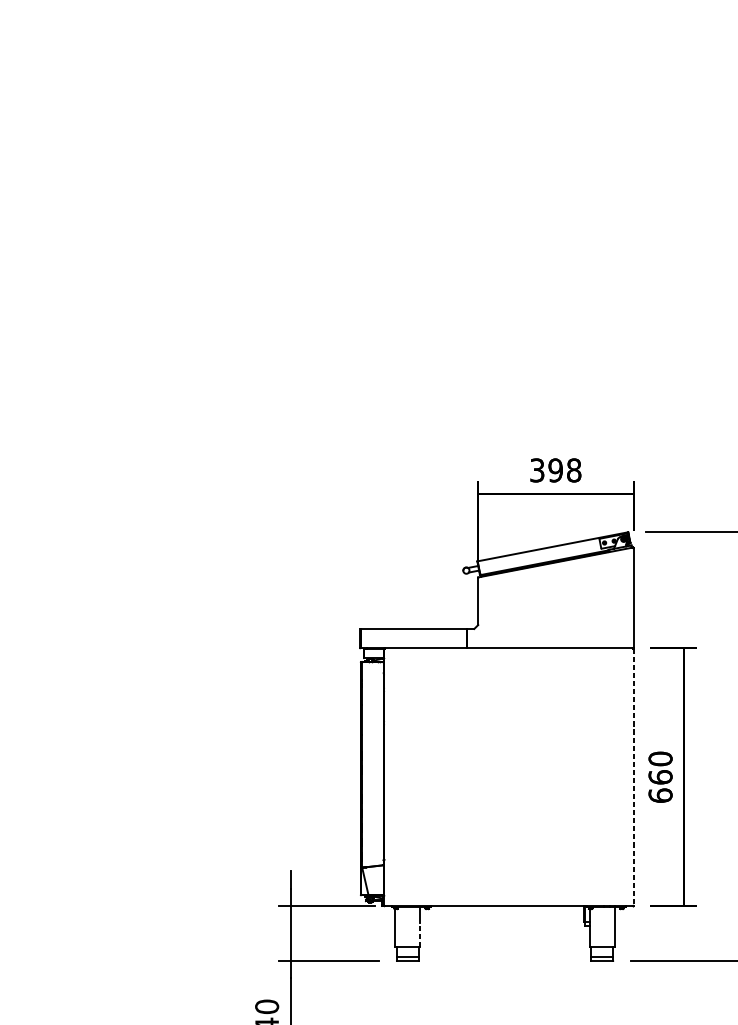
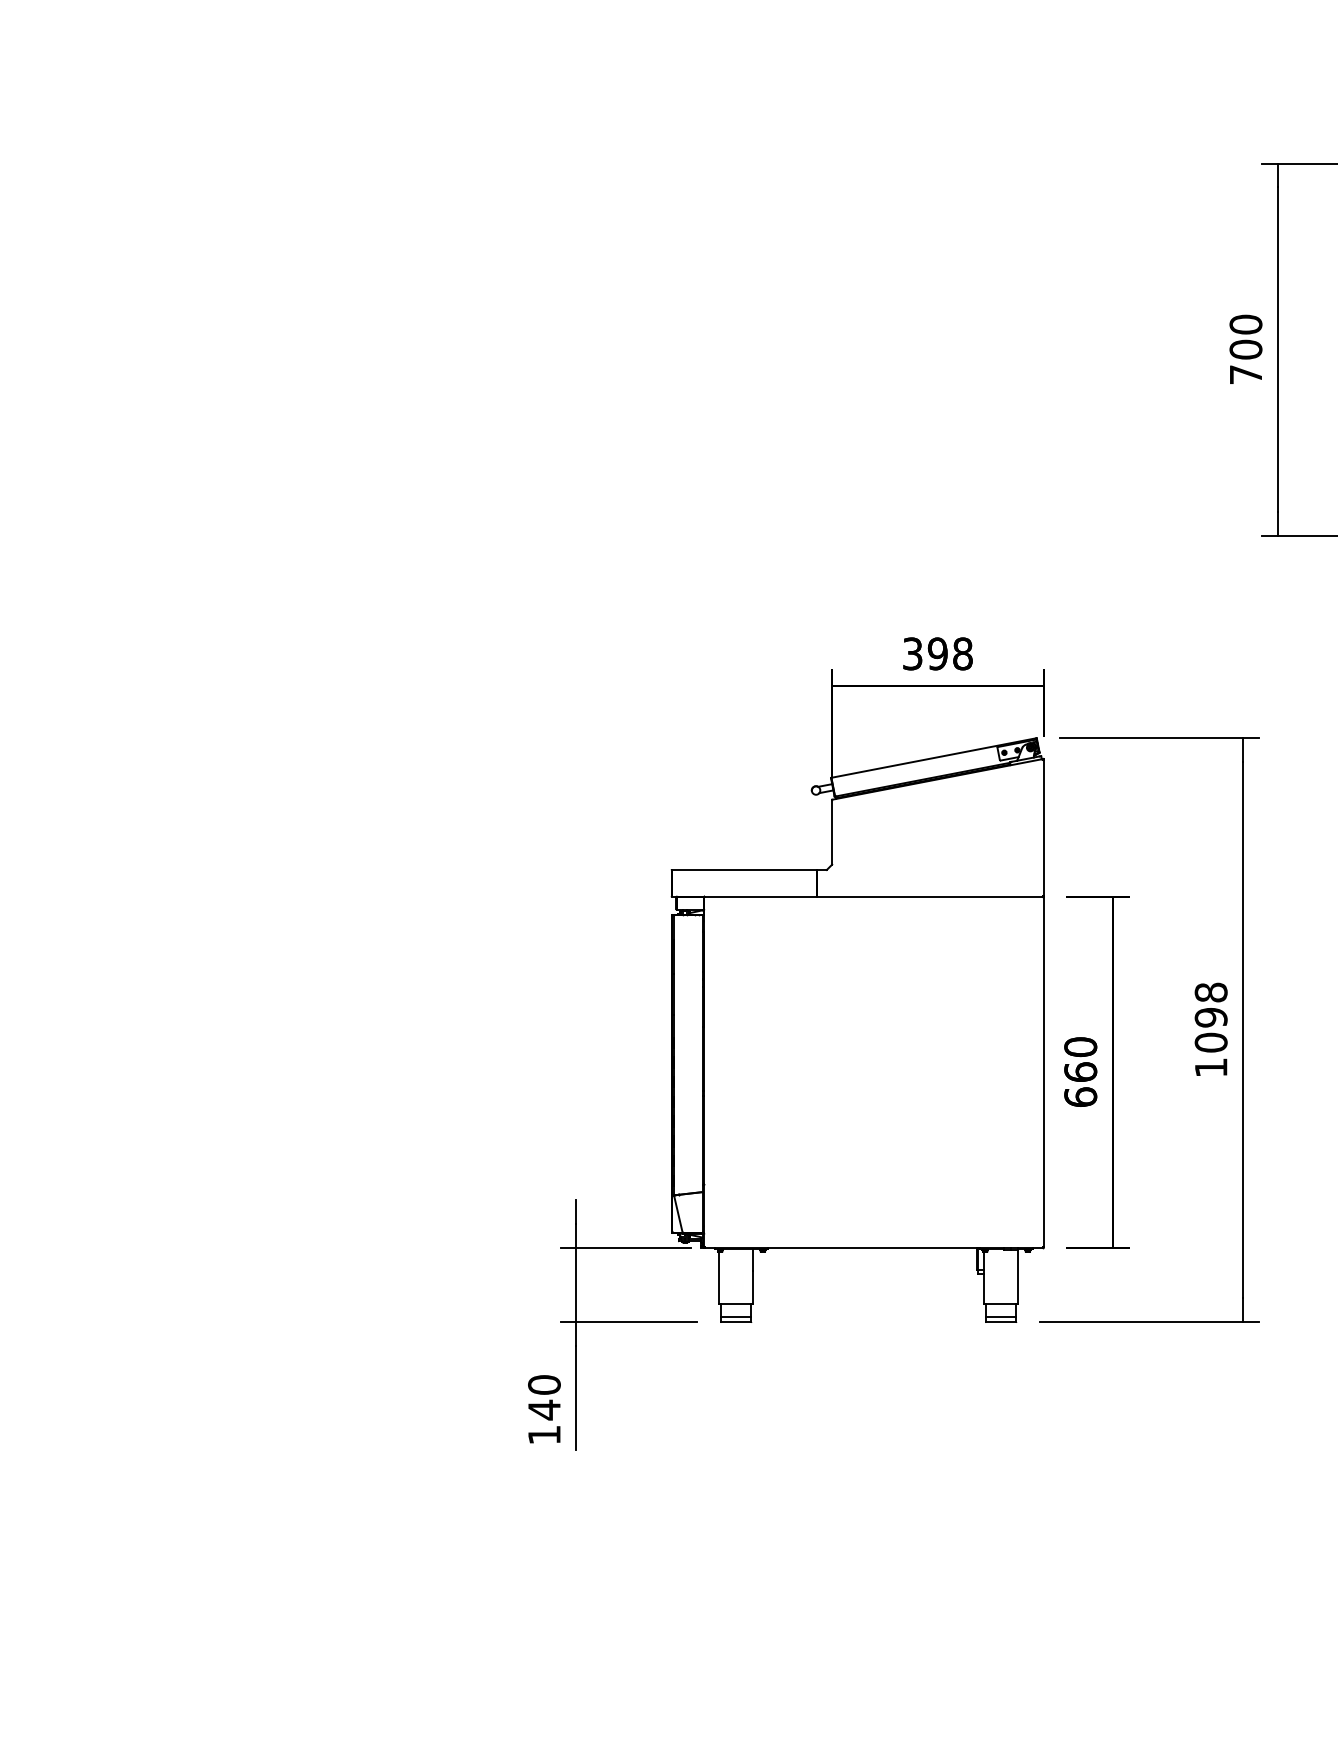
line: (633, 777) -> (1043, 1072), dashed -> solid
line: (420, 934) -> (753, 1286), dashed -> solid

